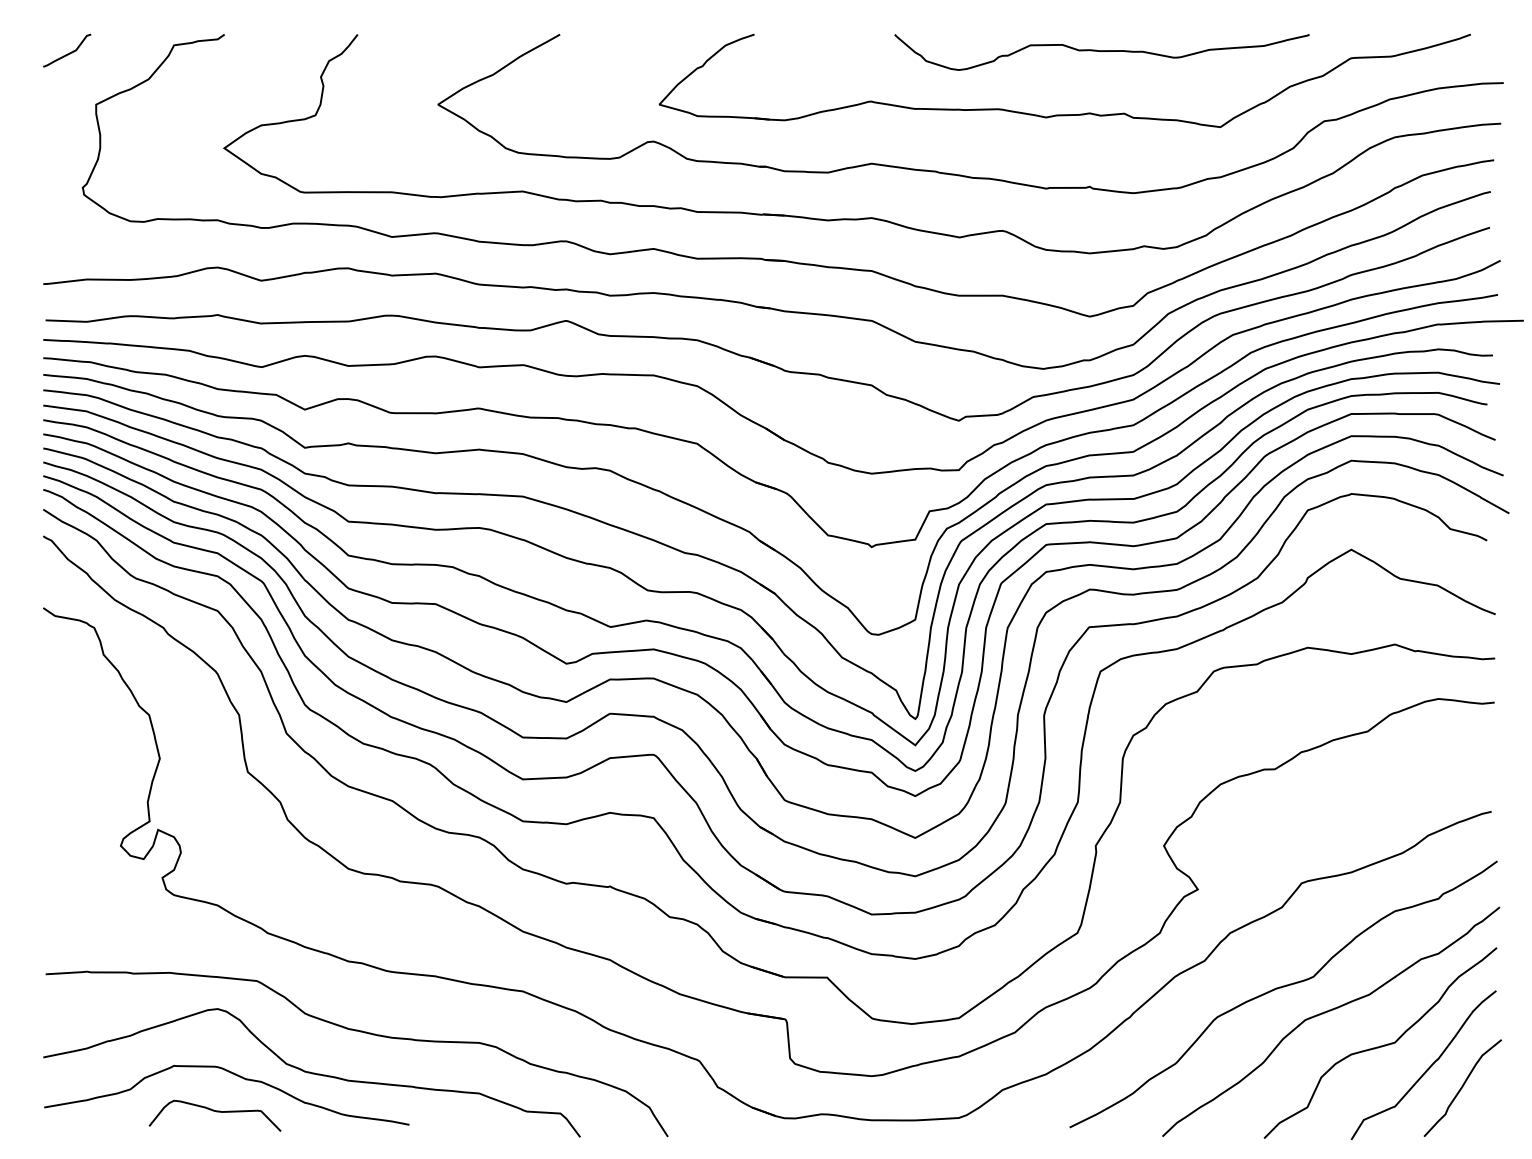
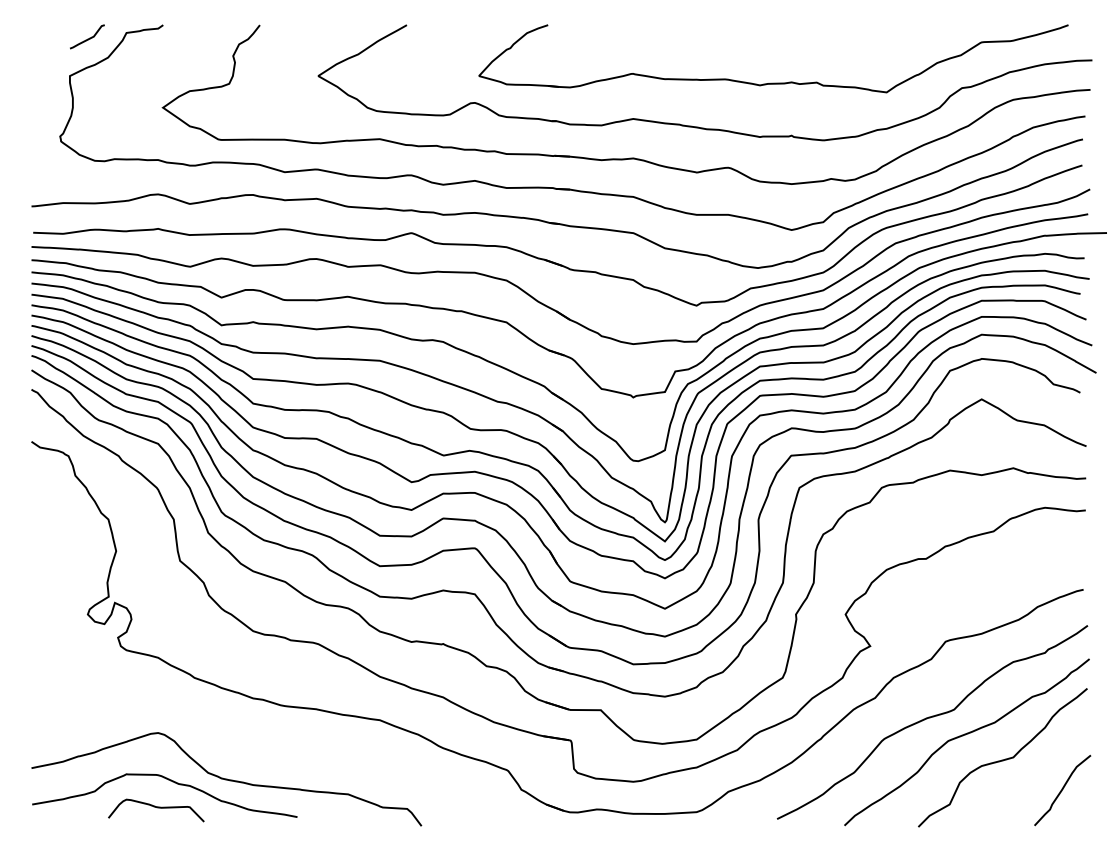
curve: (1101, 51) -> (800, 37), removed
curve: (69, 52) -> (89, 38), moved
curve: (360, 1032) -> (261, 750), removed
curve: (1427, 1068) -> (1037, 776), removed

